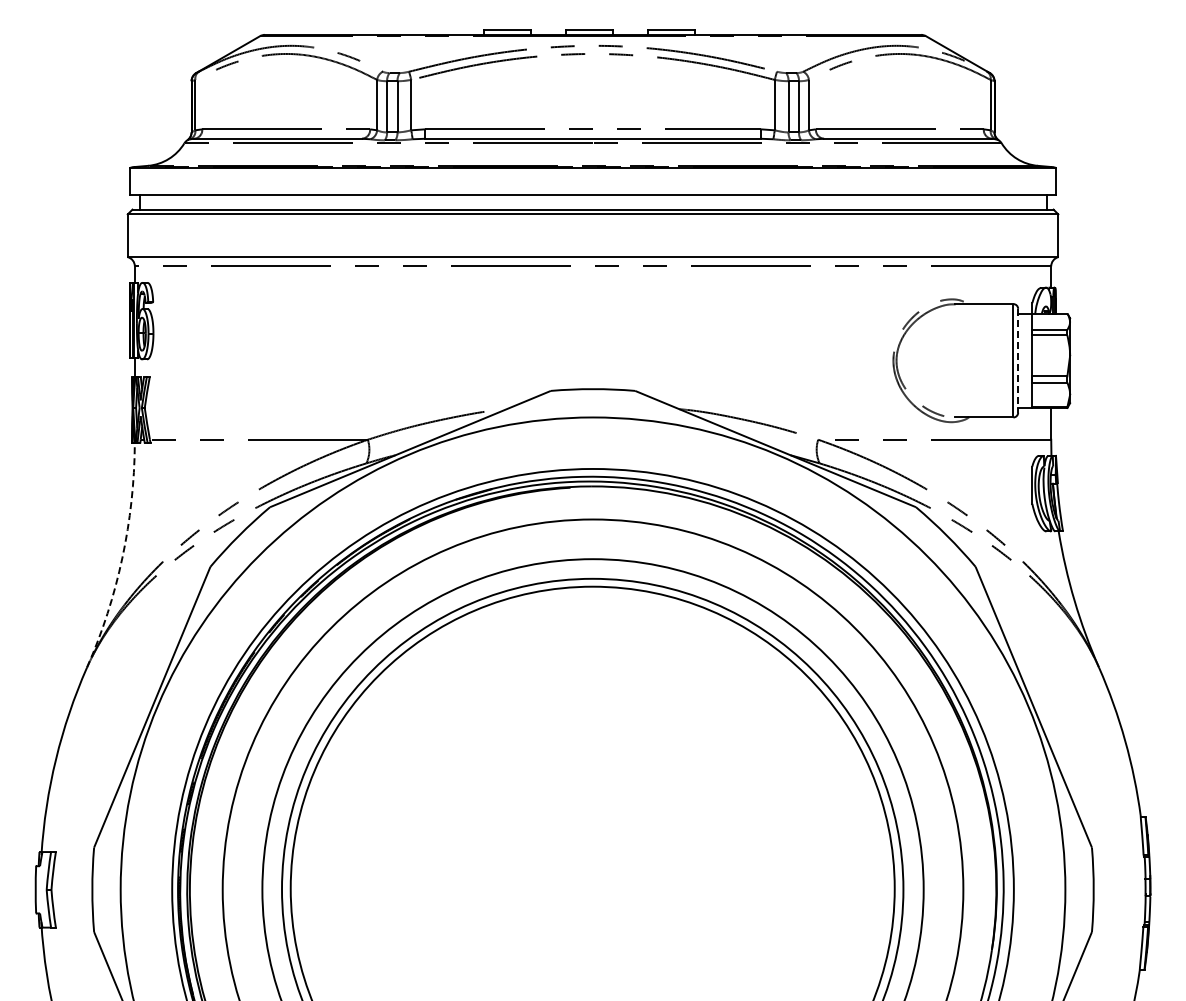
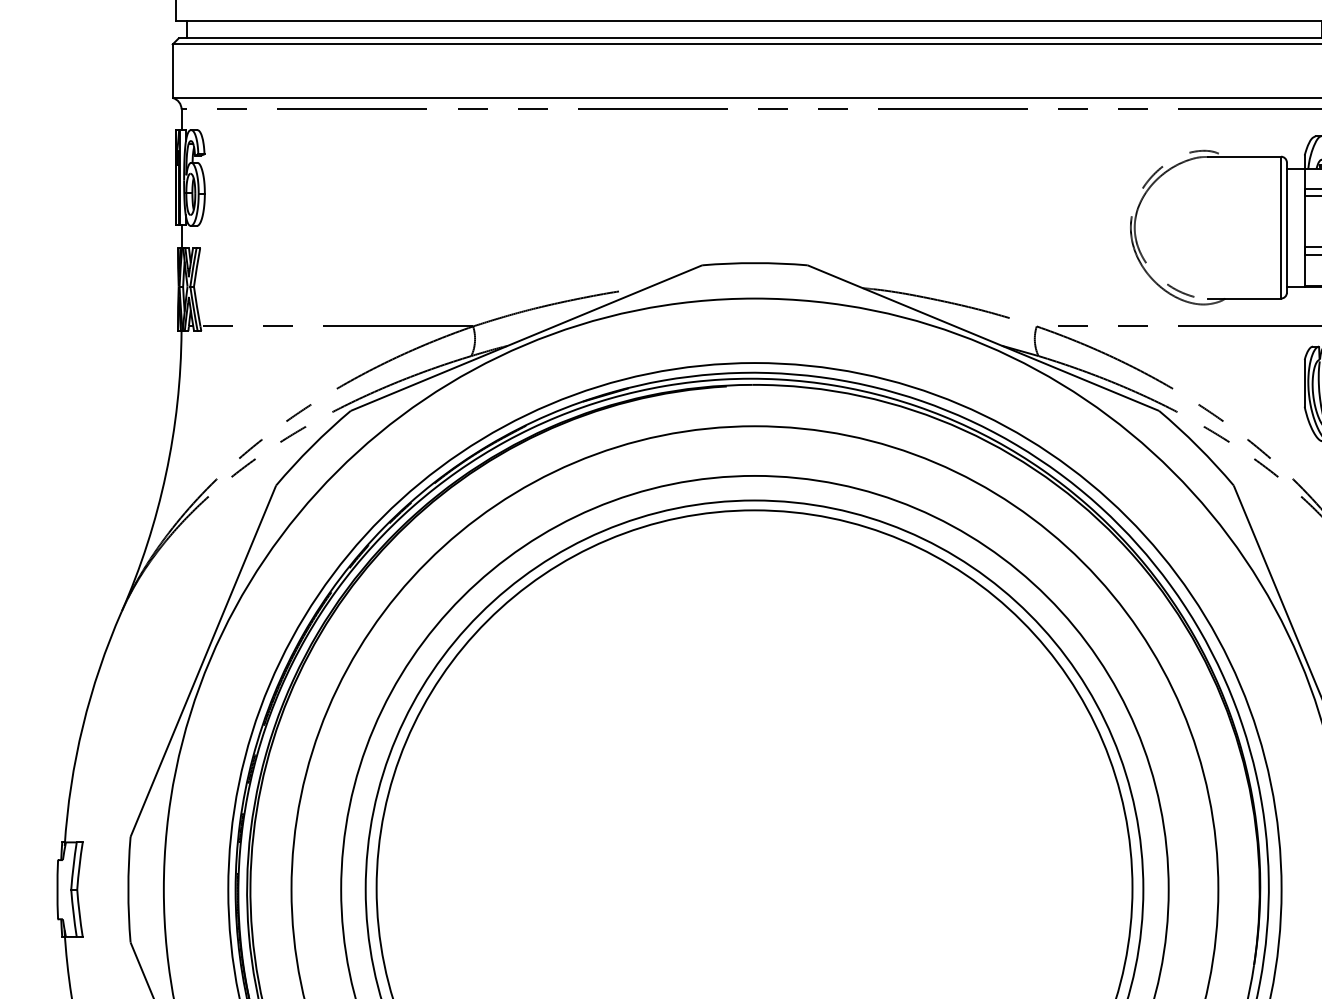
line: (1018, 360) -> (1287, 227), dashed -> solid
arc: (122, 557) -> (166, 473), dashed -> solid

